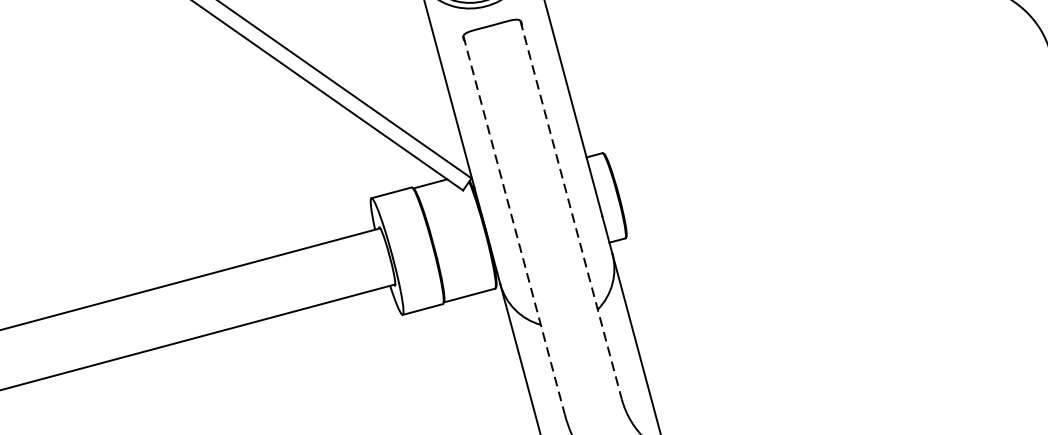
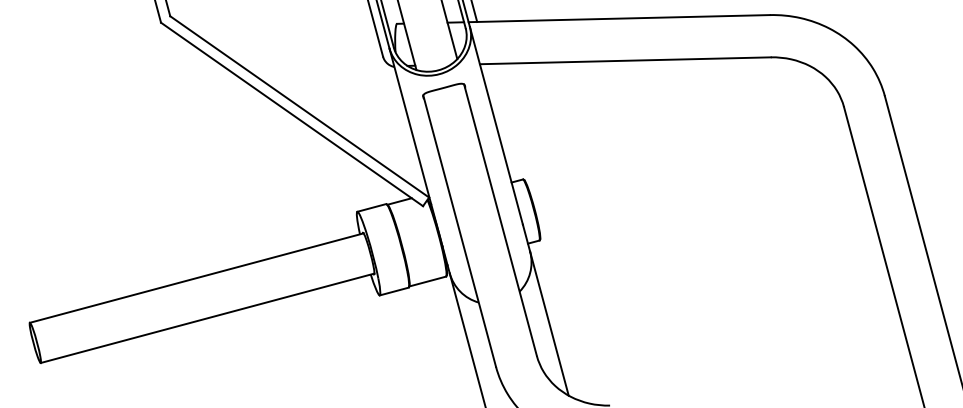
line: (571, 210) -> (500, 220), dashed -> solid
line: (513, 225) -> (459, 231), dashed -> solid

